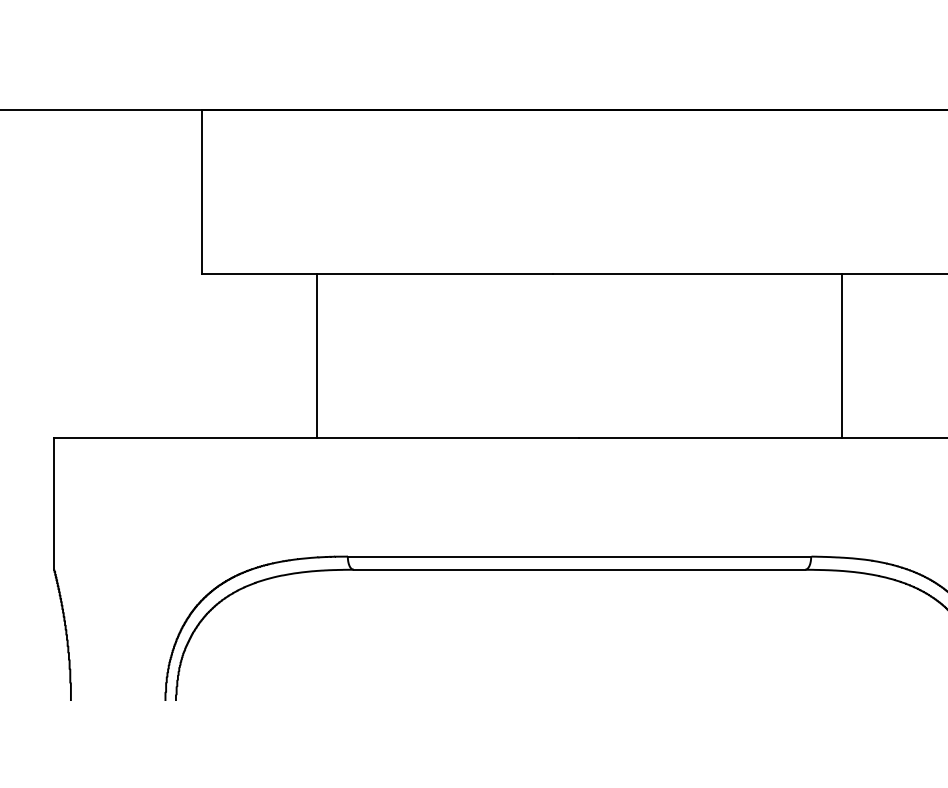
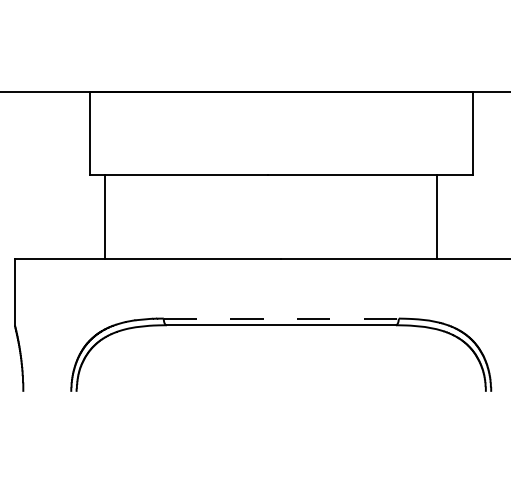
line: (317, 355) -> (105, 216), moved
line: (842, 355) -> (437, 216), moved
line: (579, 556) -> (281, 318), solid -> dashed

